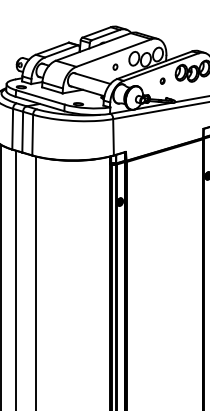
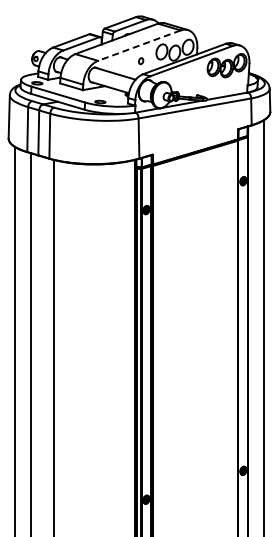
line: (113, 52) -> (138, 45), solid -> dashed
part: (162, 81) -> (193, 76), removed

